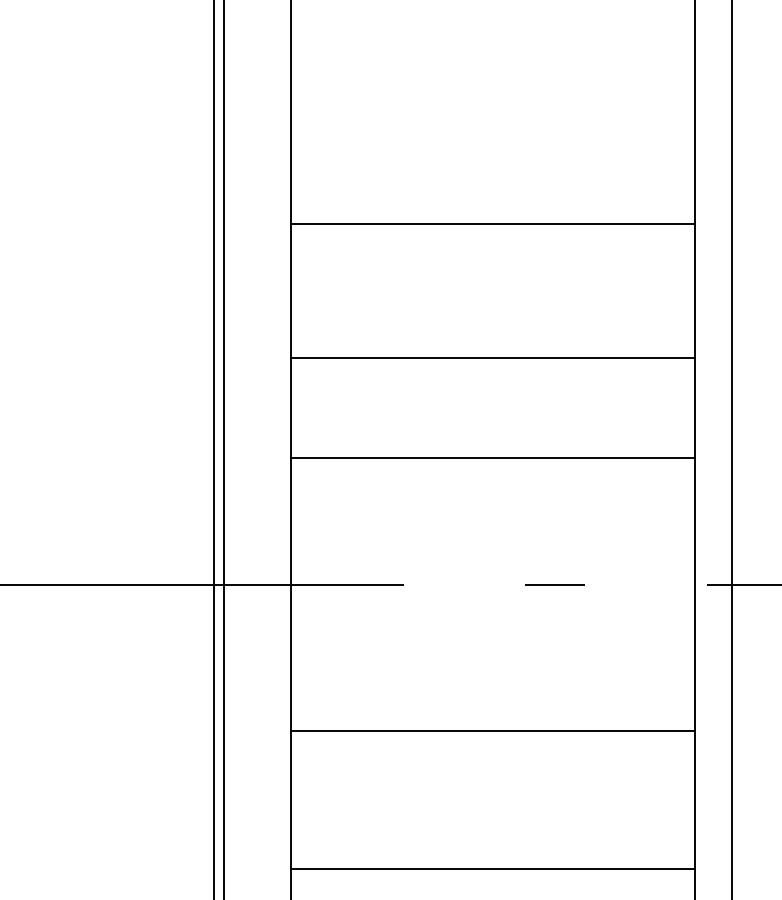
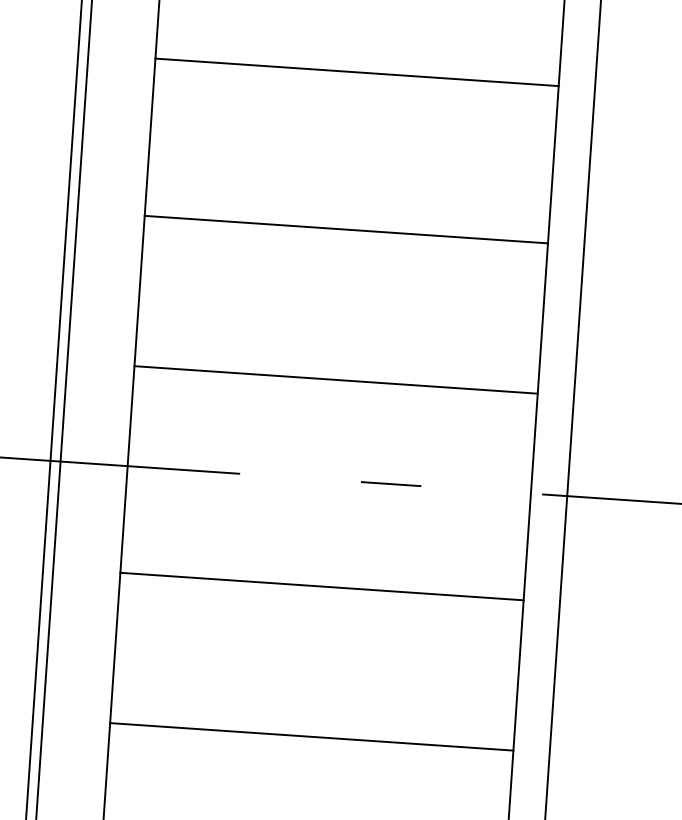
line: (493, 223) -> (357, 72), moved
line: (493, 358) -> (346, 229), moved
line: (493, 458) -> (336, 380), moved
line: (493, 731) -> (322, 586), moved
line: (493, 868) -> (312, 736), moved

